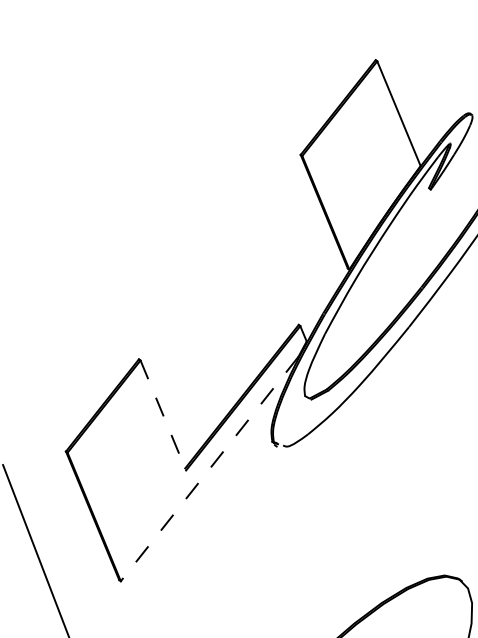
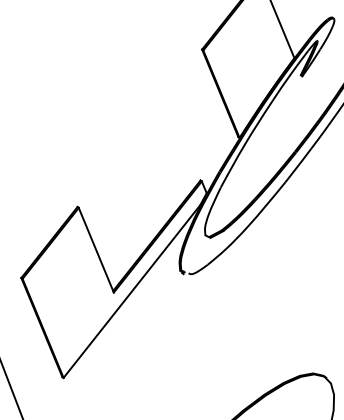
line: (163, 415) -> (96, 250), dashed -> solid
line: (209, 469) -> (131, 291), dashed -> solid

